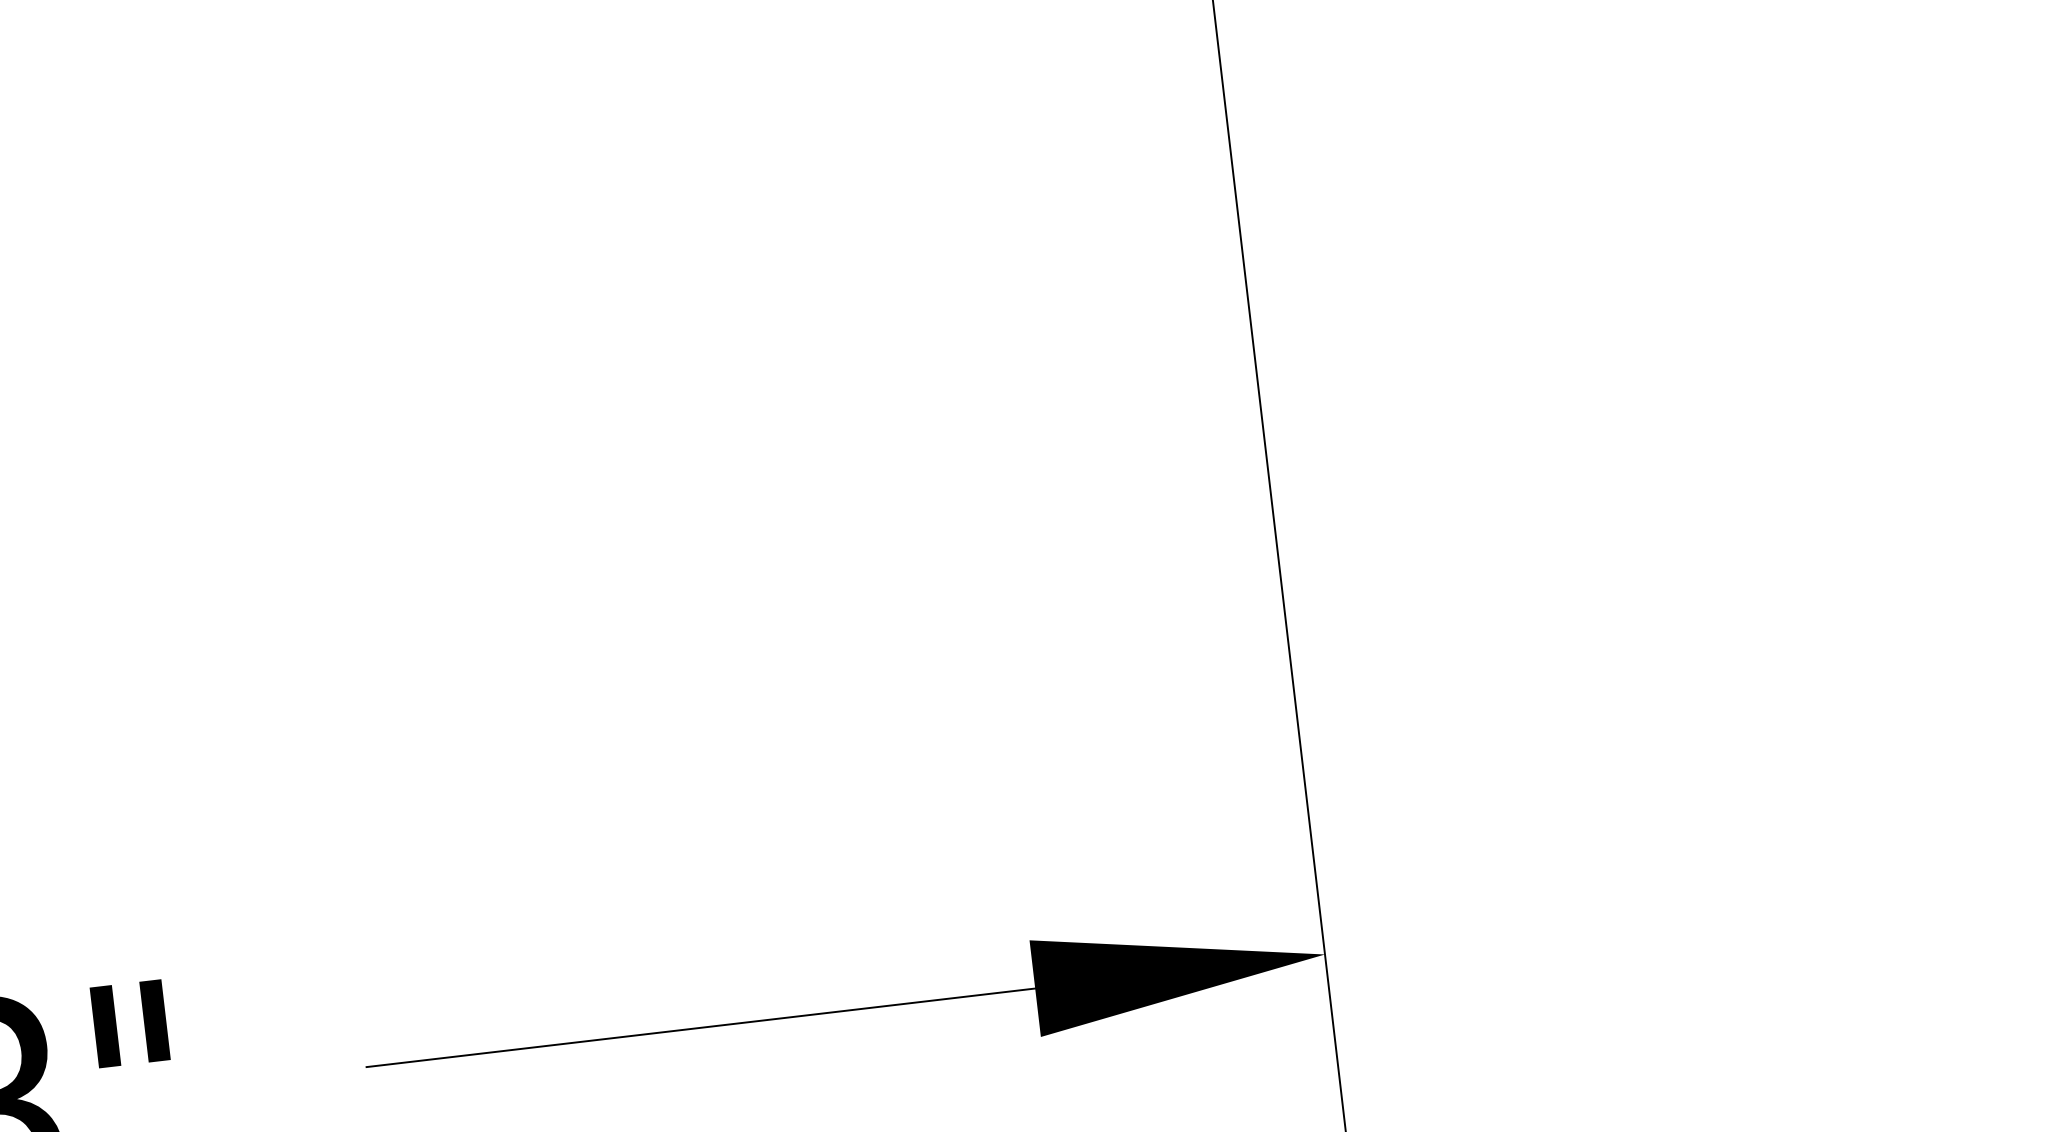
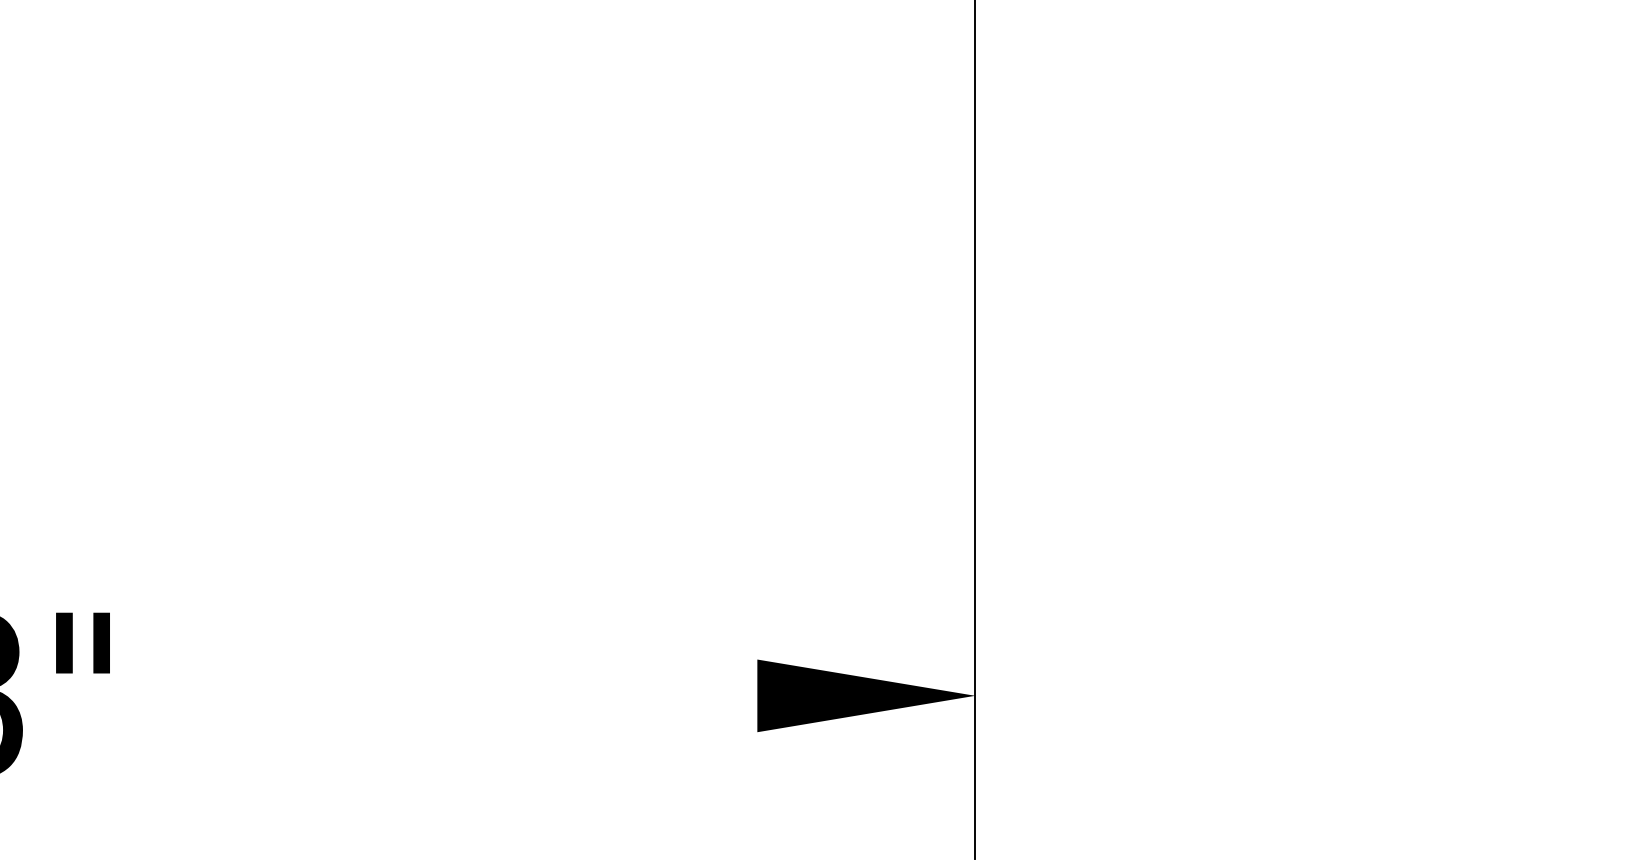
line: (700, 1027) -> (505, 695), removed

